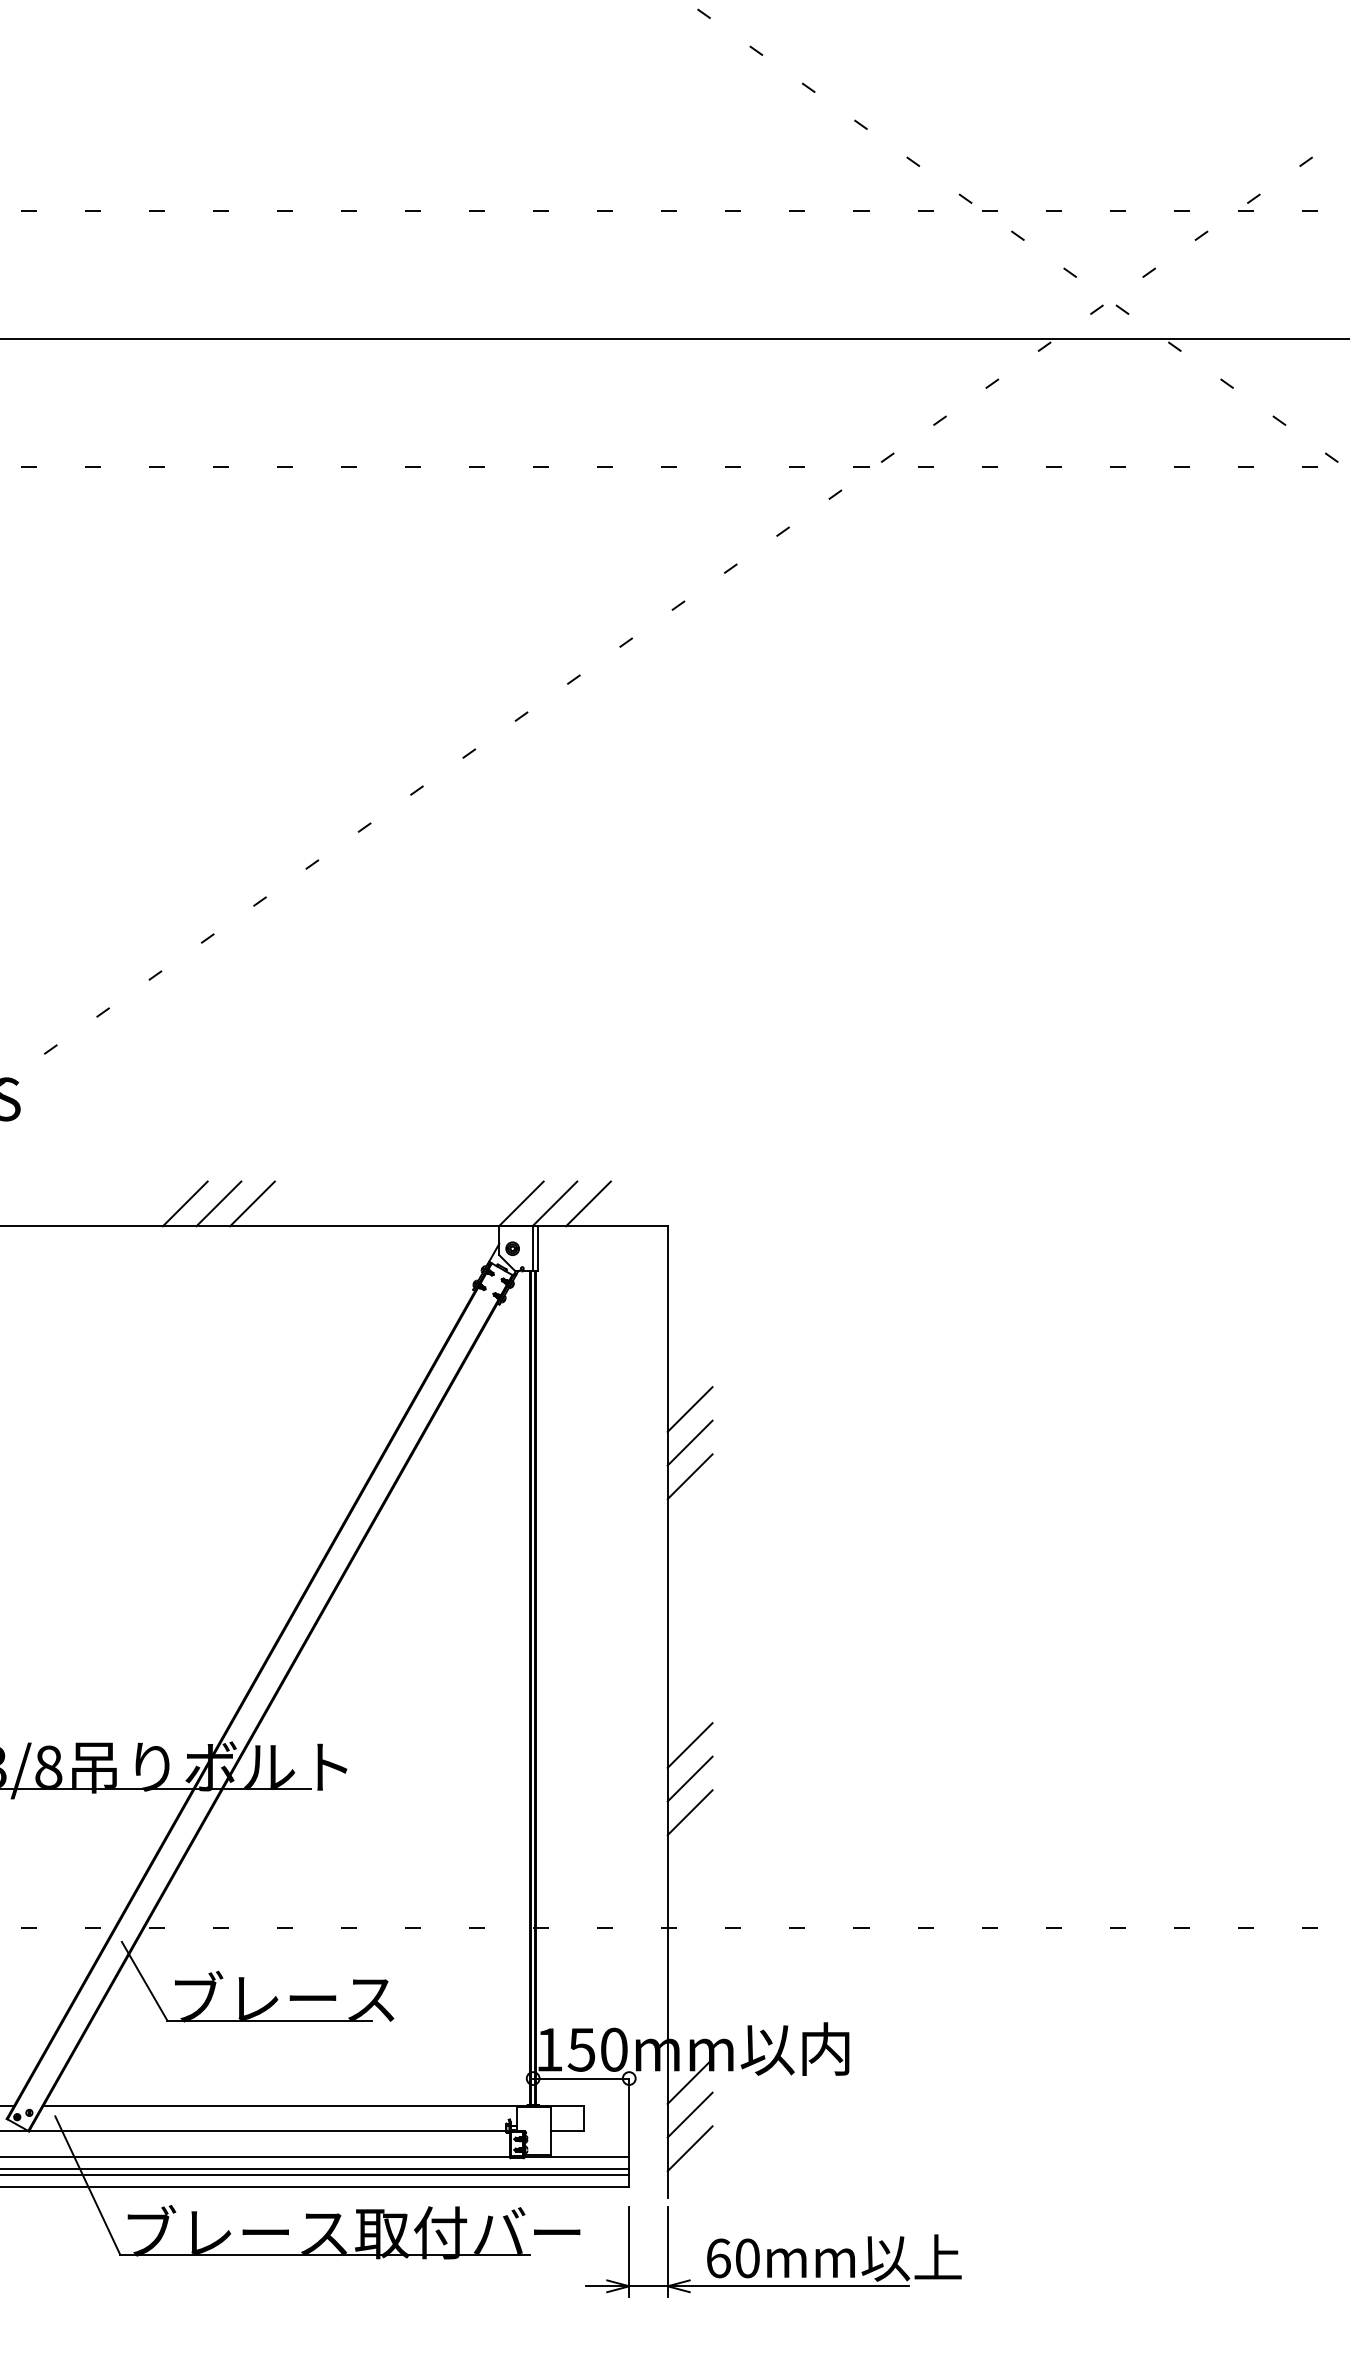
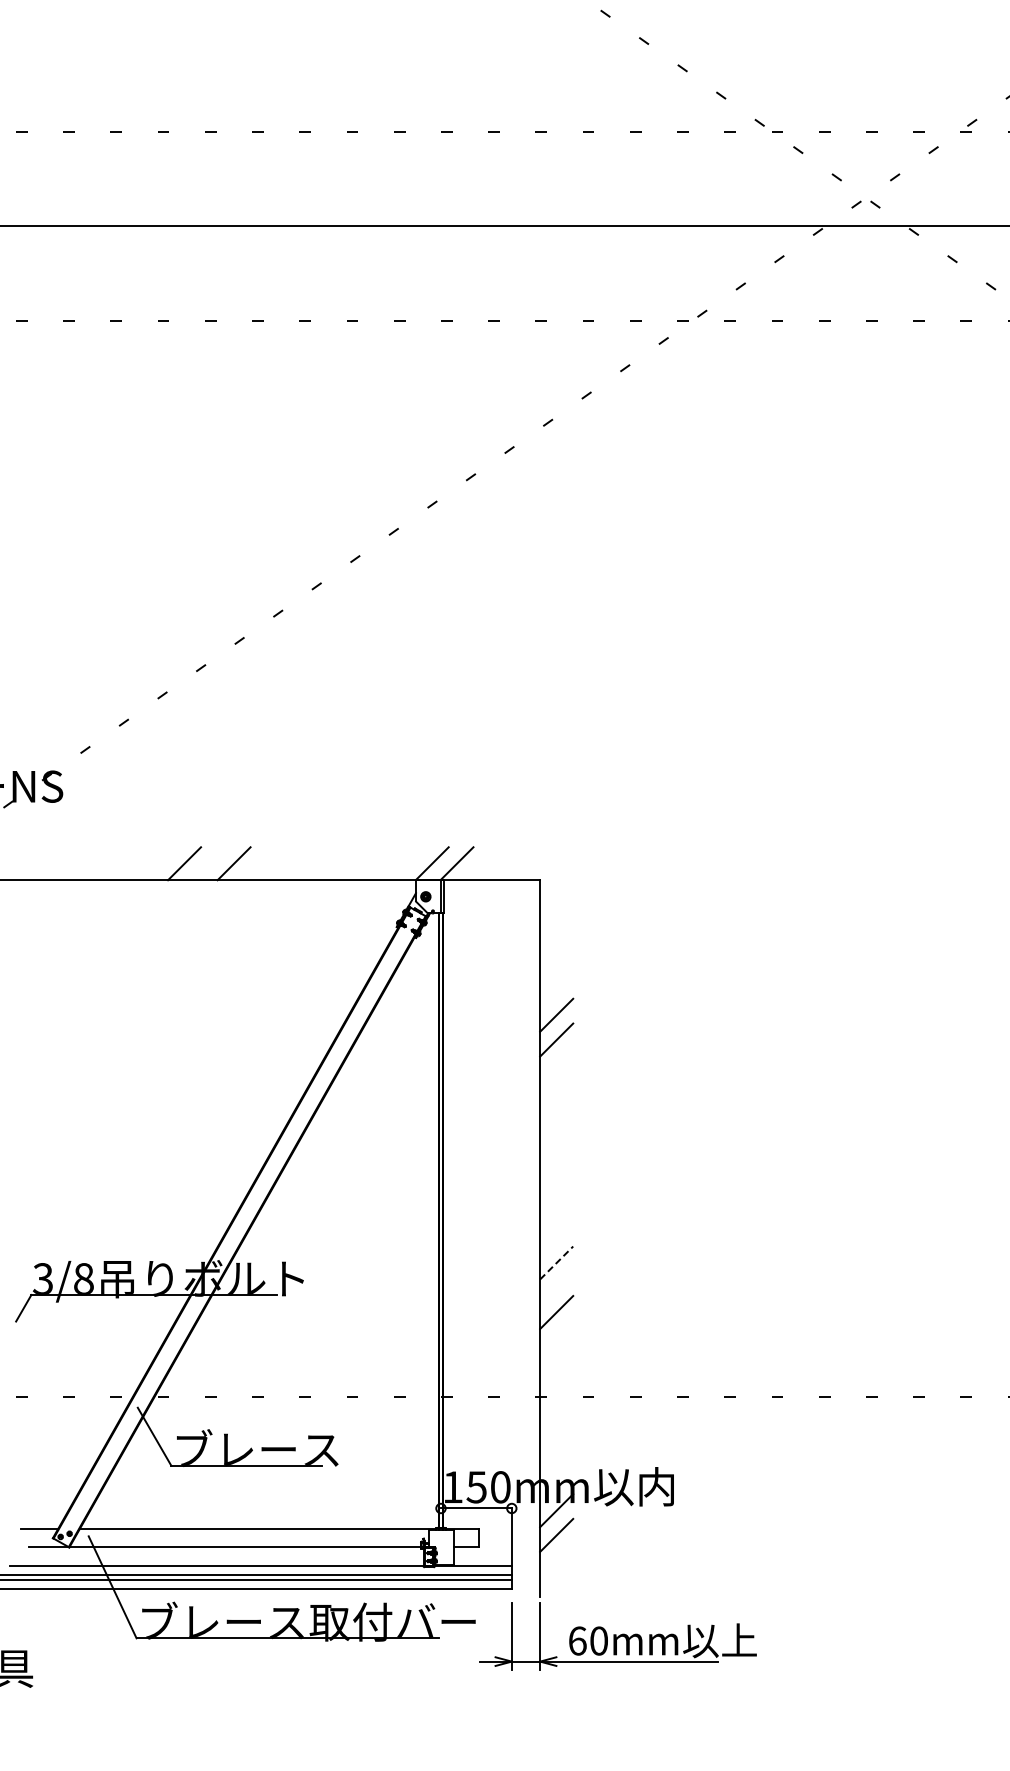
line: (217, 1203) -> (208, 863), removed
line: (588, 1203) -> (481, 863), removed
line: (689, 1476) -> (556, 1064), removed
line: (691, 1744) -> (557, 1262), solid -> dashed
line: (689, 1778) -> (556, 1287), removed
line: (689, 2147) -> (556, 1559), removed

